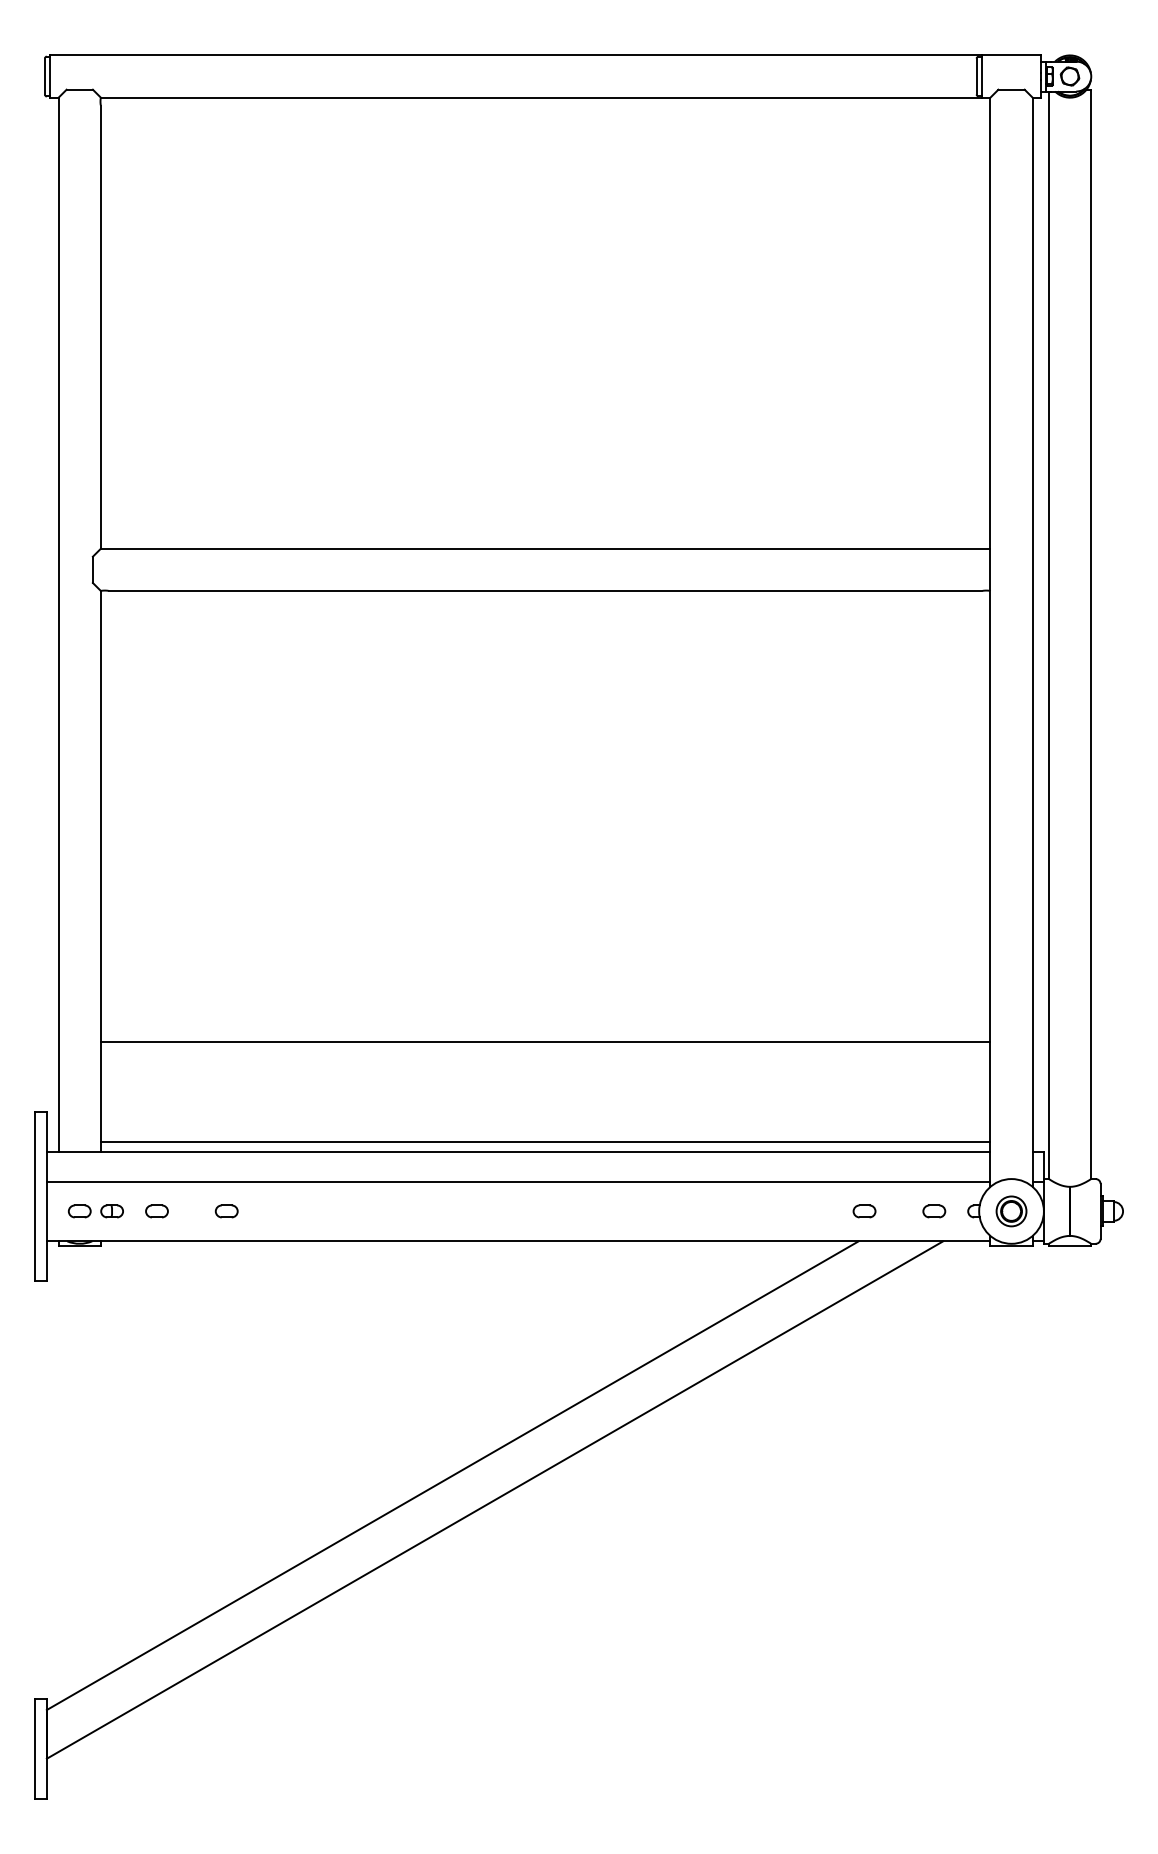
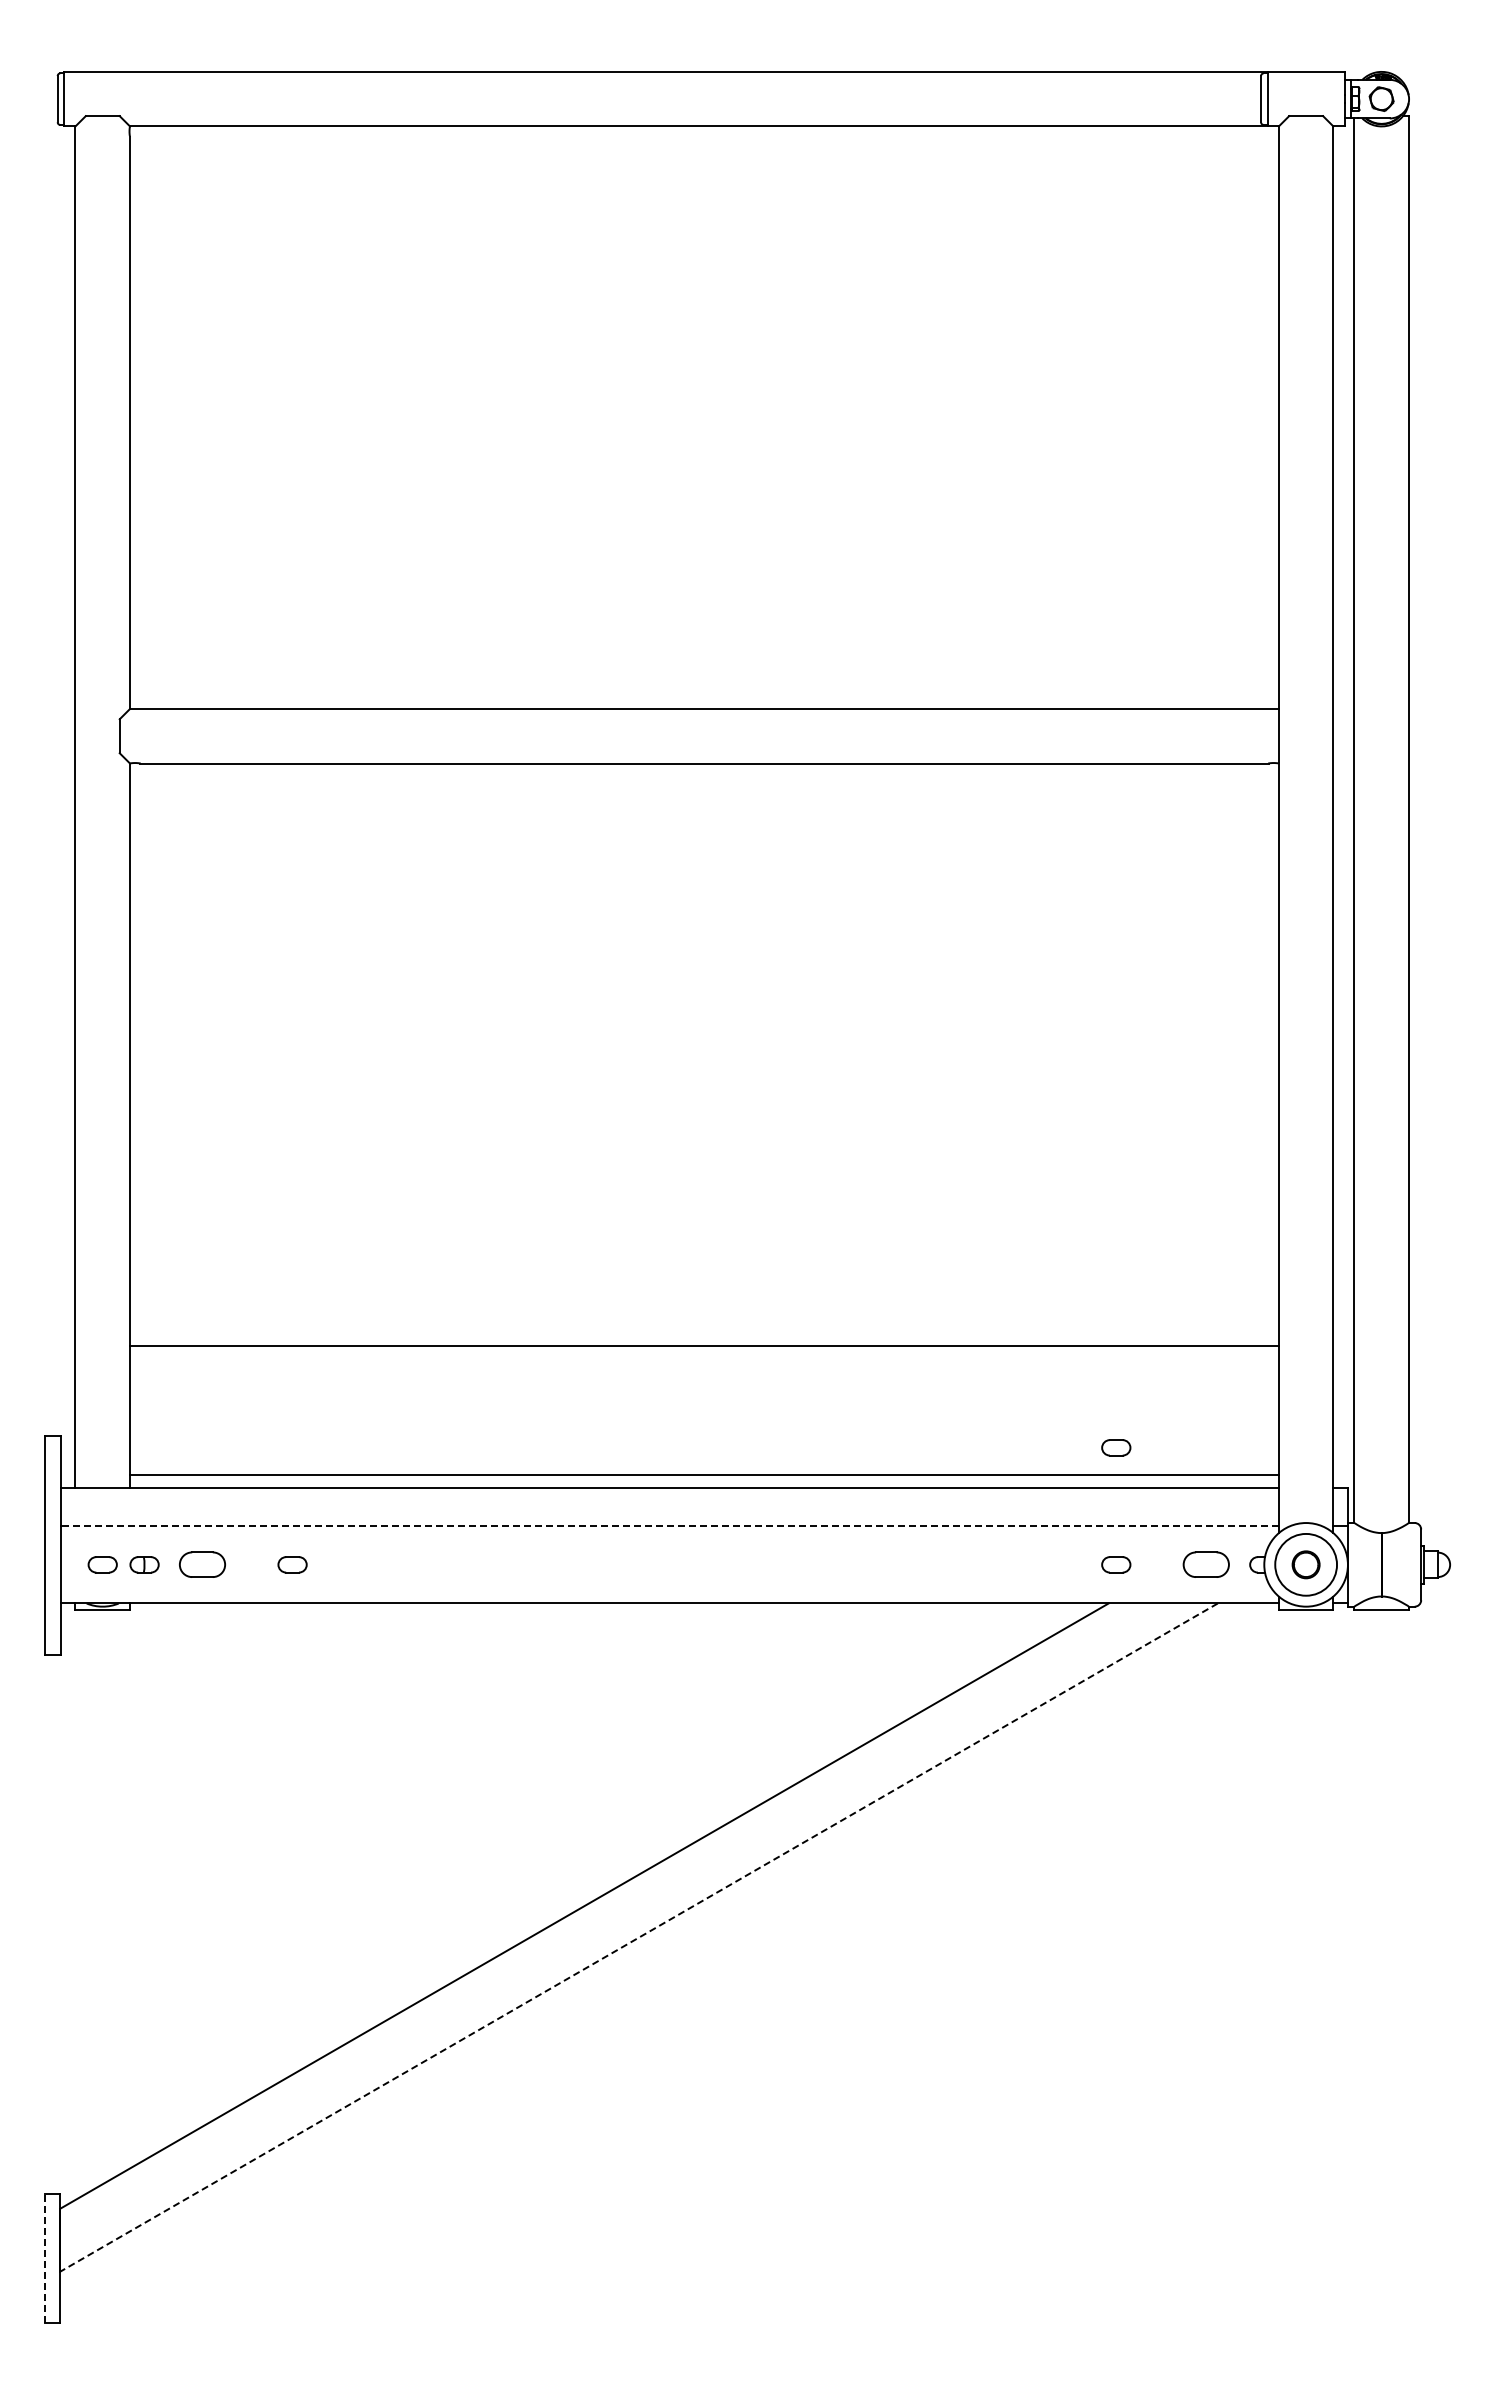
part: (864, 1120) -> (1116, 1447), added
line: (518, 1181) -> (669, 1526), solid -> dashed
part: (157, 1211) -> (202, 1564), size x1.6
part: (934, 1211) -> (1206, 1564), size x1.6
circle: (1011, 1211) -> (1305, 1564), size x1.6
line: (494, 1499) -> (638, 1937), solid -> dashed
line: (34, 1748) -> (44, 2258), solid -> dashed

